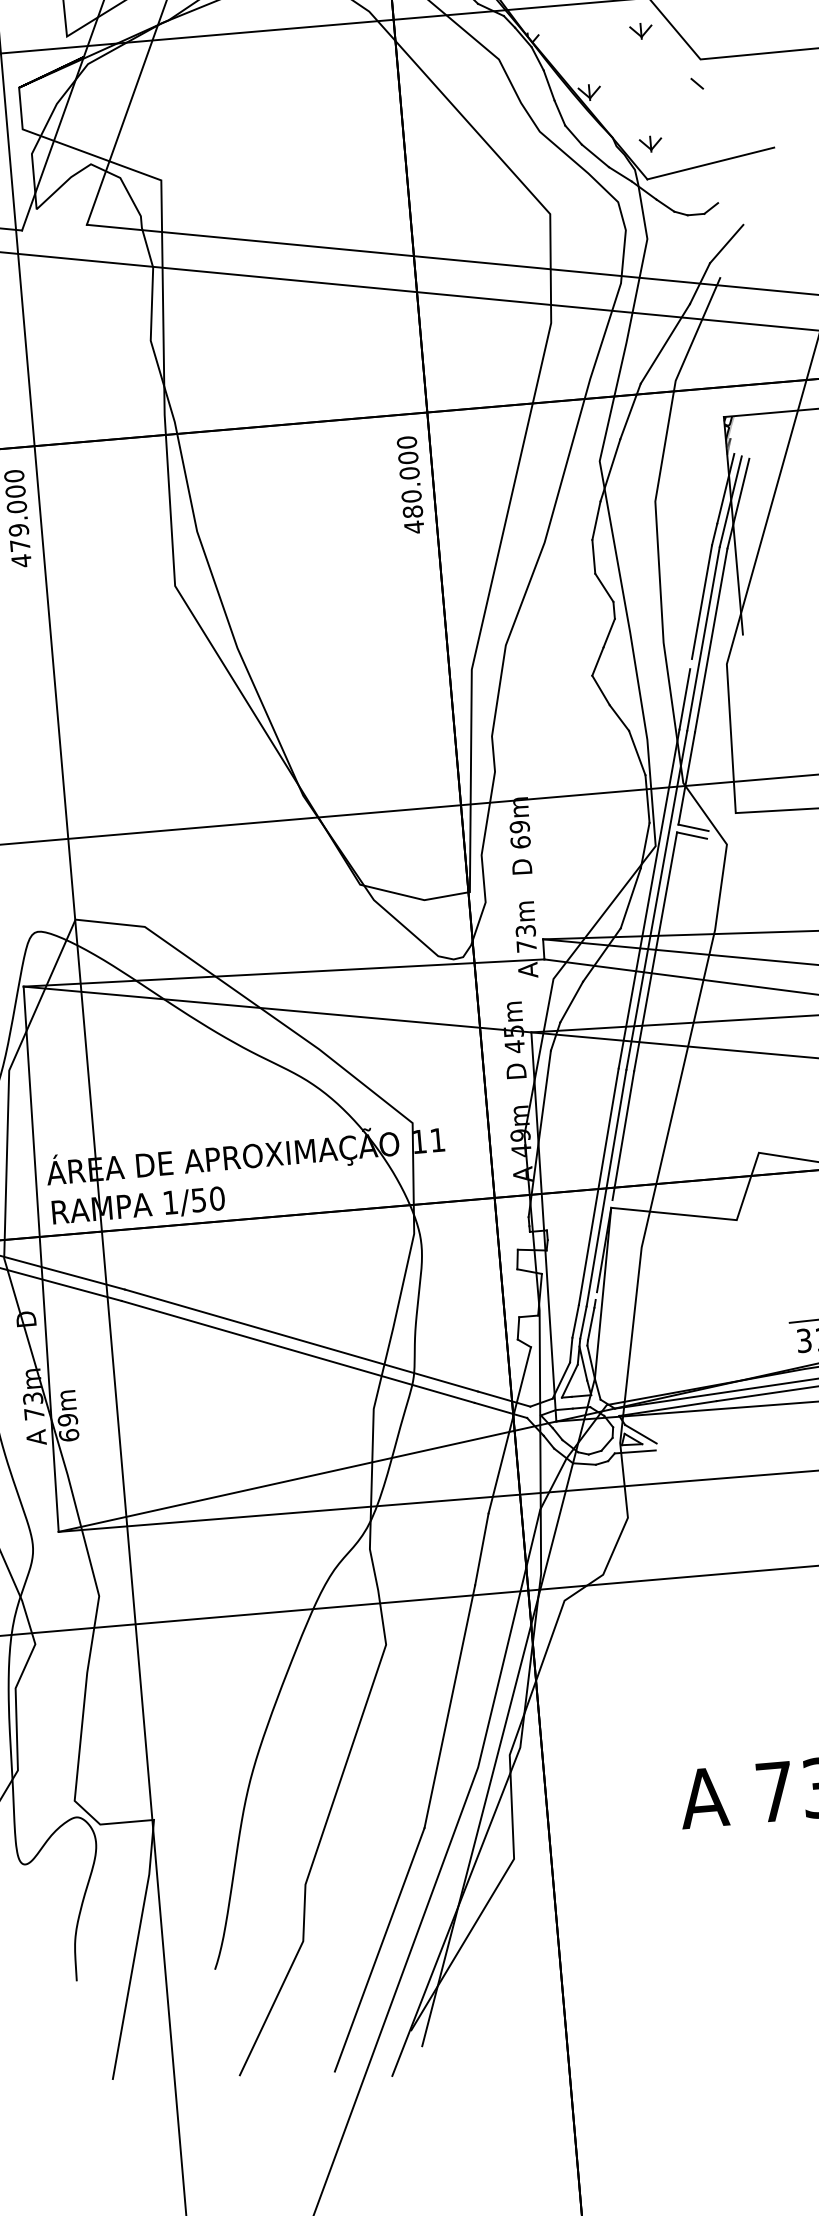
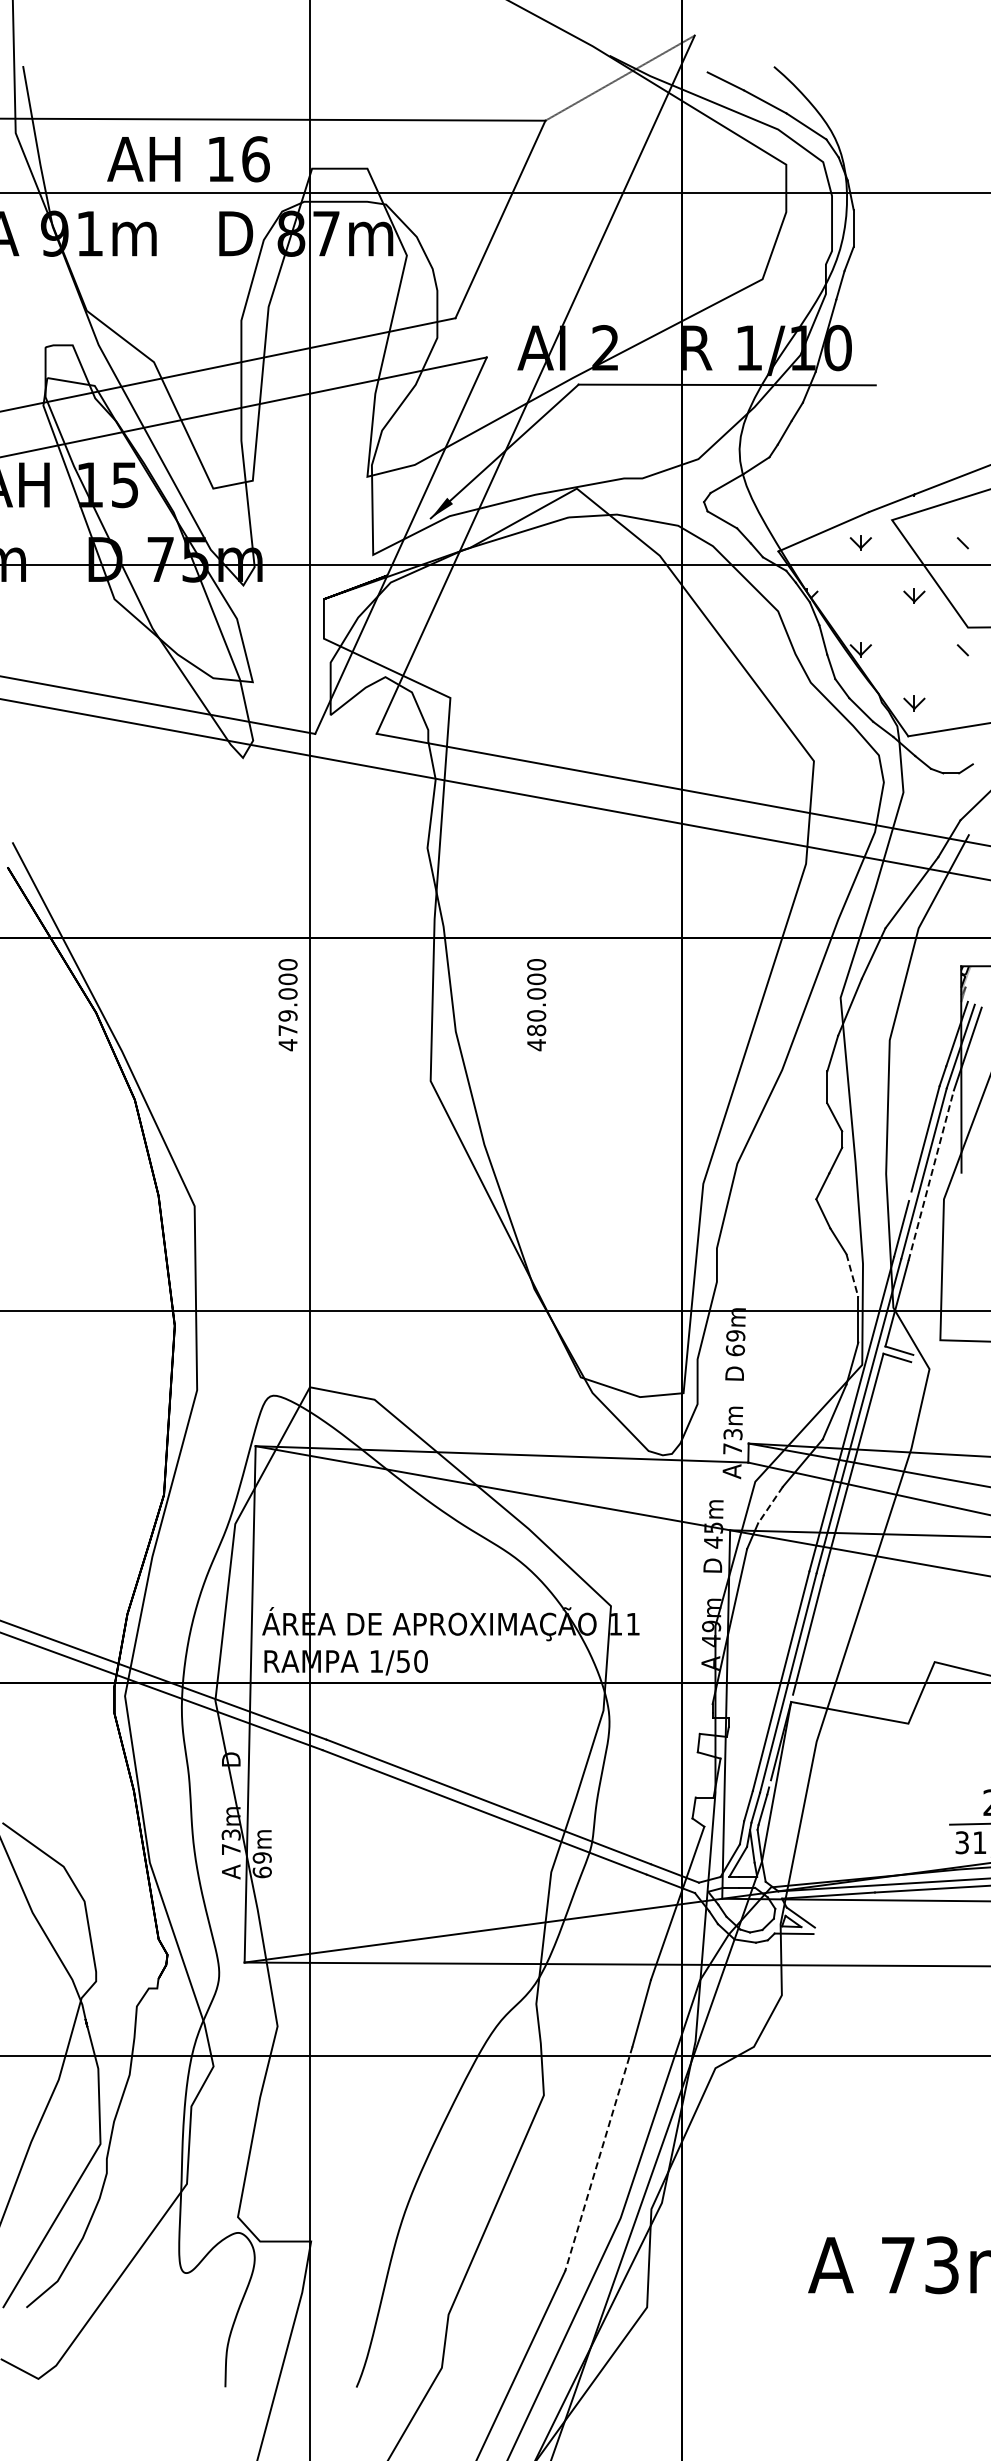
text: (410, 485) -> (536, 1005), moved
line: (711, 640) -> (931, 1175), solid -> dashed
line: (637, 753) -> (852, 1276), solid -> dashed
line: (571, 1002) -> (770, 1505), solid -> dashed
line: (449, 1707) -> (598, 2159), solid -> dashed

